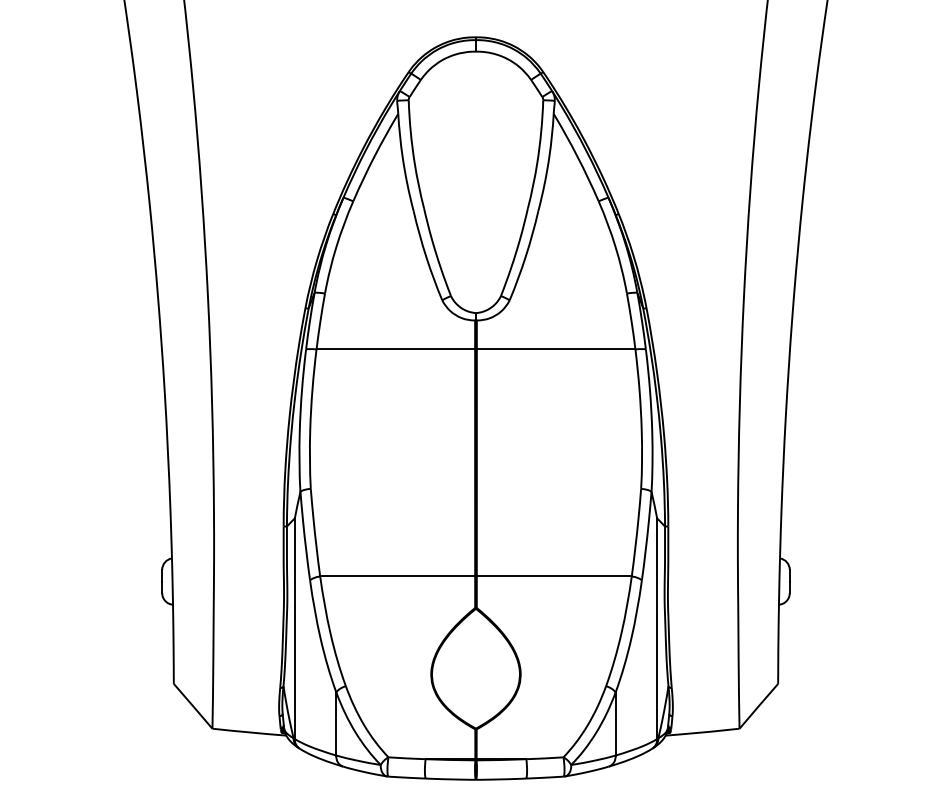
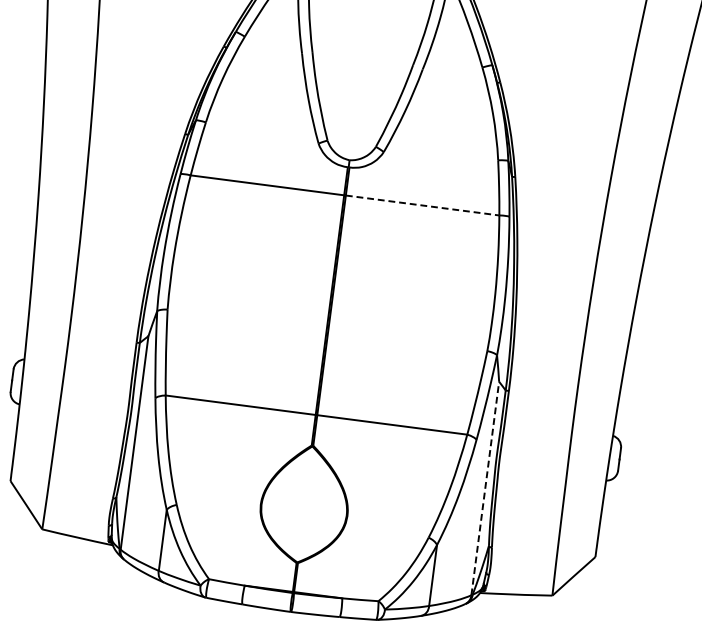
line: (556, 349) -> (422, 205), solid -> dashed
line: (657, 628) -> (485, 488), solid -> dashed

